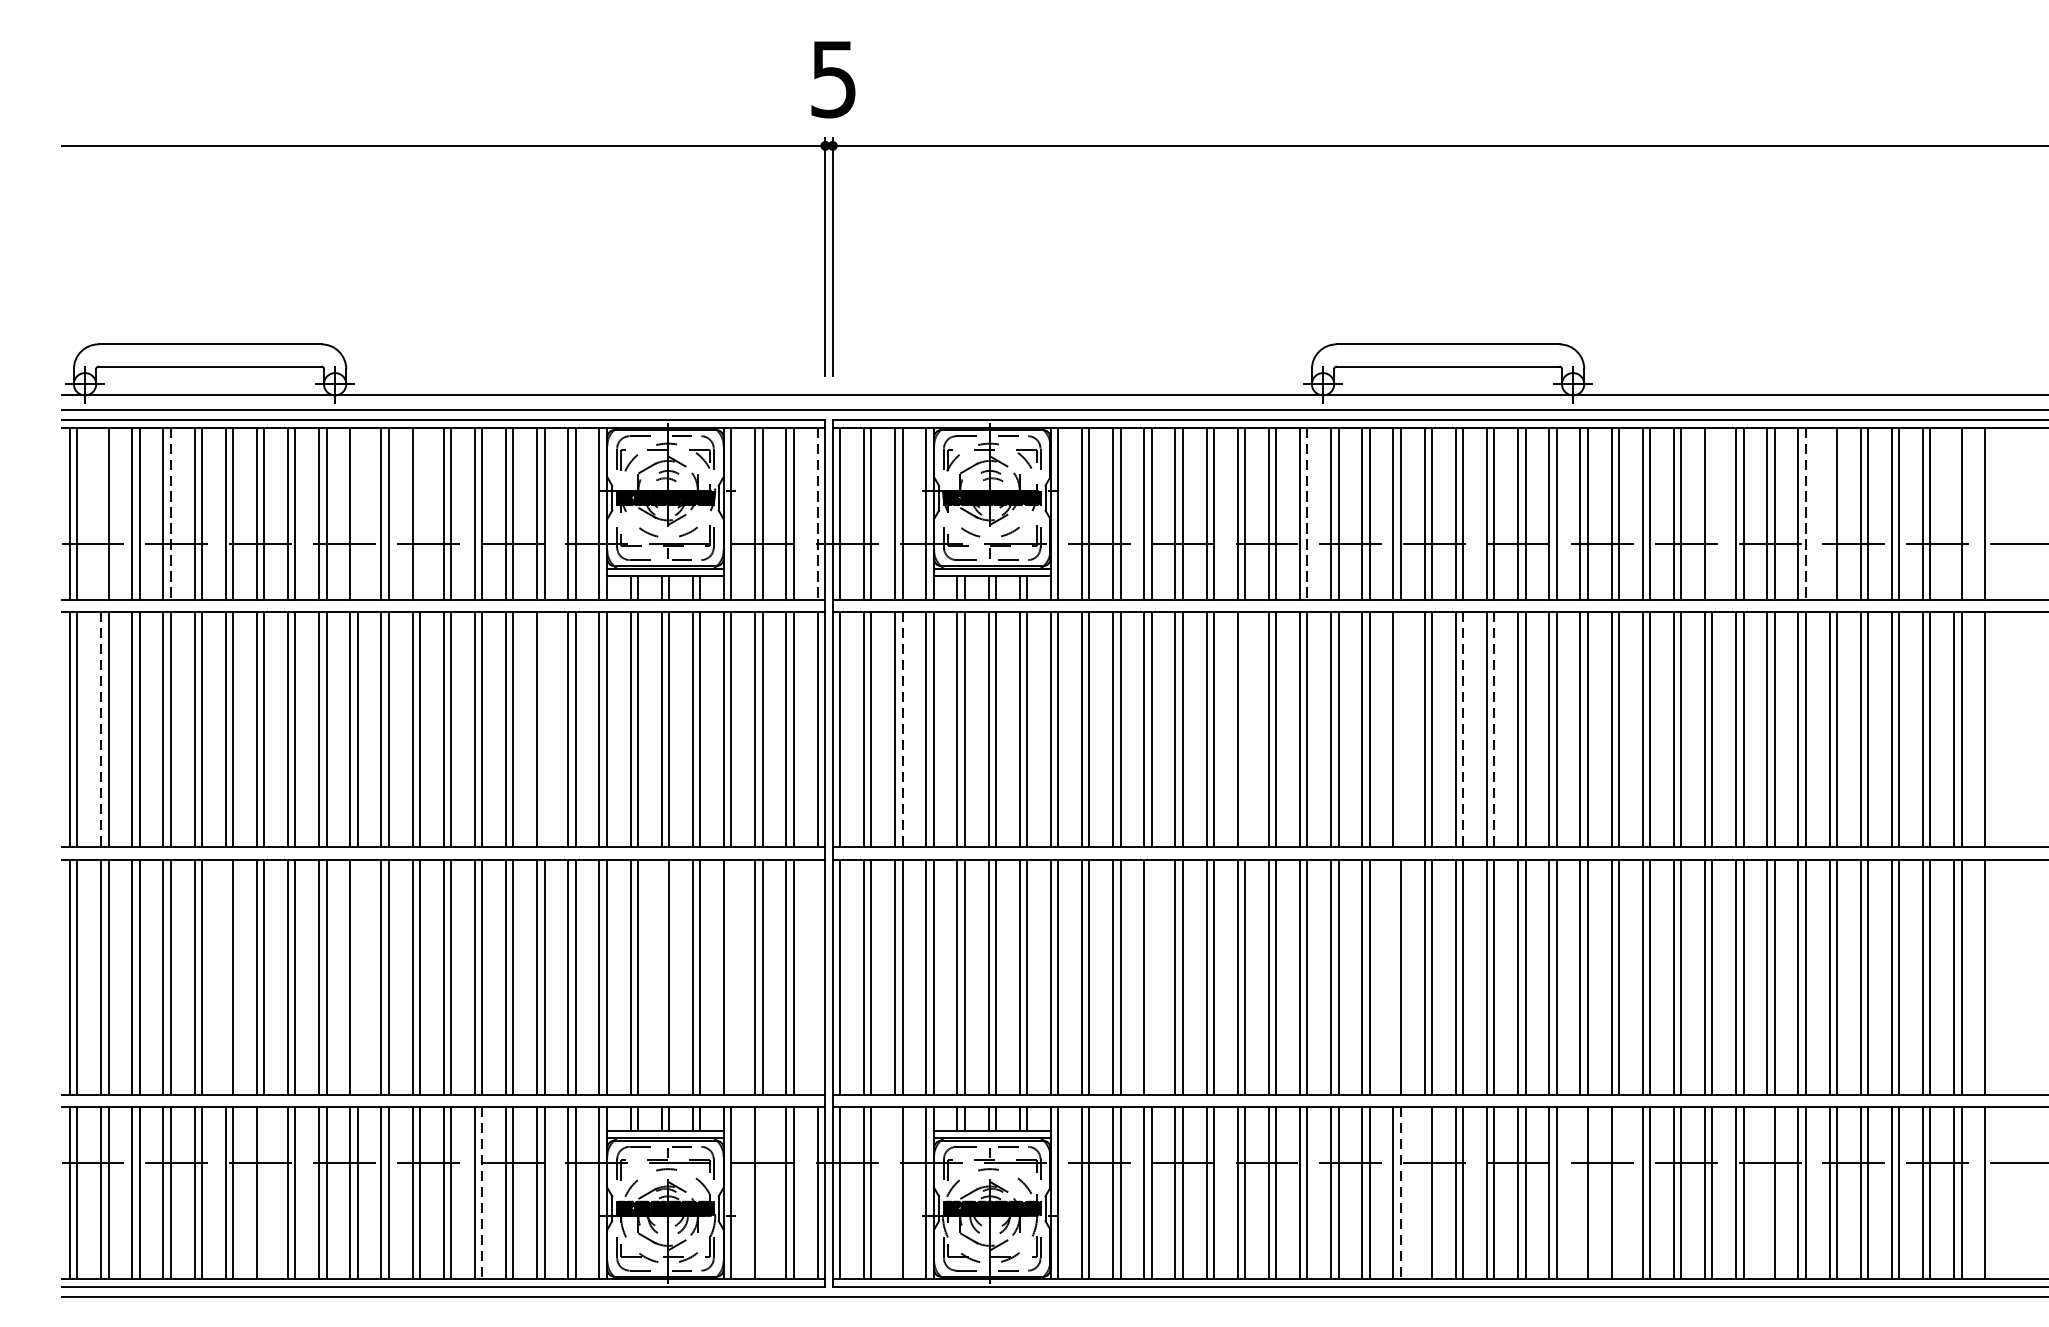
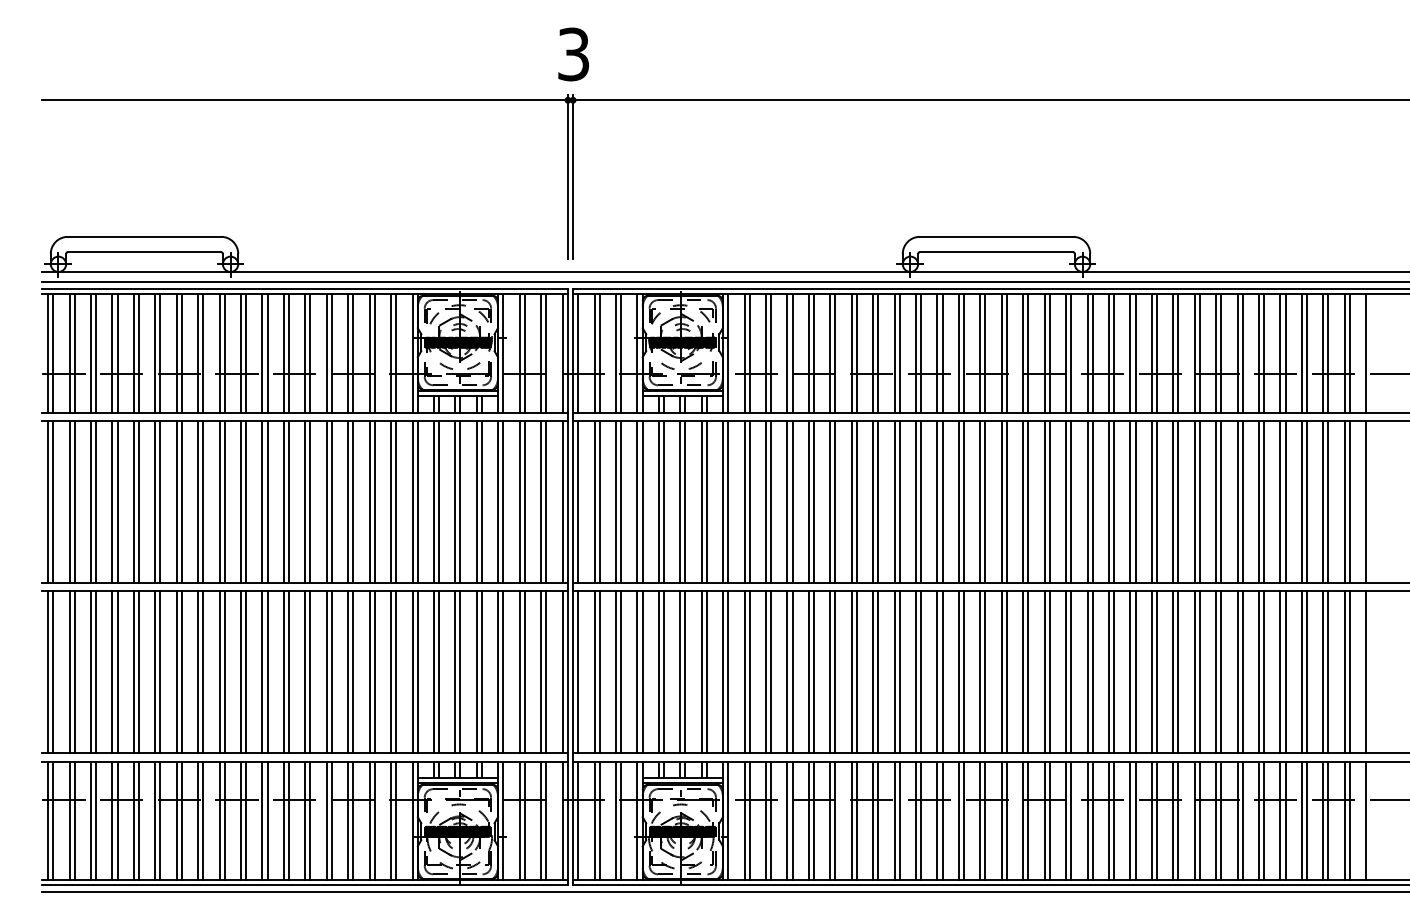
text: (833, 77) -> (573, 53), 5 -> 3
line: (101, 513) -> (69, 353), added
line: (170, 513) -> (117, 353), dashed -> solid
line: (358, 513) -> (246, 353), added
line: (419, 513) -> (288, 353), added
line: (817, 513) -> (562, 353), dashed -> solid
line: (1307, 513) -> (899, 353), dashed -> solid
line: (1712, 513) -> (1178, 353), added
line: (1805, 513) -> (1242, 353), dashed -> solid
line: (1830, 513) -> (1259, 353), added
line: (1953, 513) -> (1344, 353), added
line: (544, 728) -> (374, 501), added
line: (1244, 728) -> (856, 501), added
line: (1401, 728) -> (964, 501), added
line: (101, 730) -> (69, 502), dashed -> solid
line: (903, 730) -> (621, 502), dashed -> solid
line: (1462, 730) -> (1006, 502), dashed -> solid
line: (1494, 730) -> (1028, 502), dashed -> solid
line: (226, 977) -> (155, 672), added
line: (358, 977) -> (246, 672), added
line: (661, 977) -> (455, 672), added
line: (731, 977) -> (503, 672), added
line: (817, 977) -> (562, 672), added
line: (1151, 977) -> (792, 672), added
line: (1392, 977) -> (958, 672), added
line: (263, 1192) -> (181, 820), added
line: (762, 1192) -> (524, 820), added
line: (894, 1192) -> (615, 820), added
line: (1424, 1192) -> (980, 820), added
line: (1580, 1192) -> (1087, 820), added
line: (1619, 1192) -> (1114, 820), added
line: (1767, 1192) -> (1216, 820), added
line: (481, 1193) -> (331, 821), dashed -> solid
line: (1401, 1193) -> (964, 821), dashed -> solid

